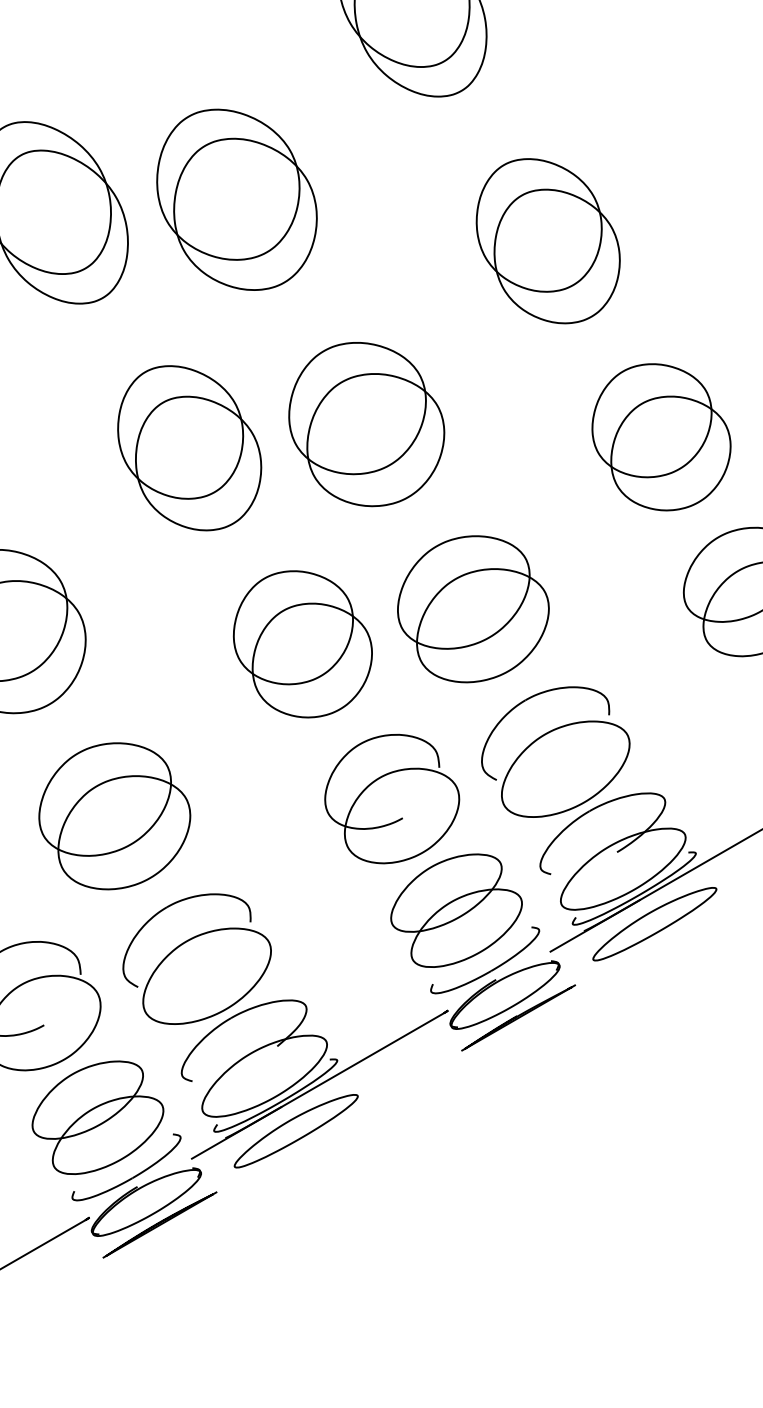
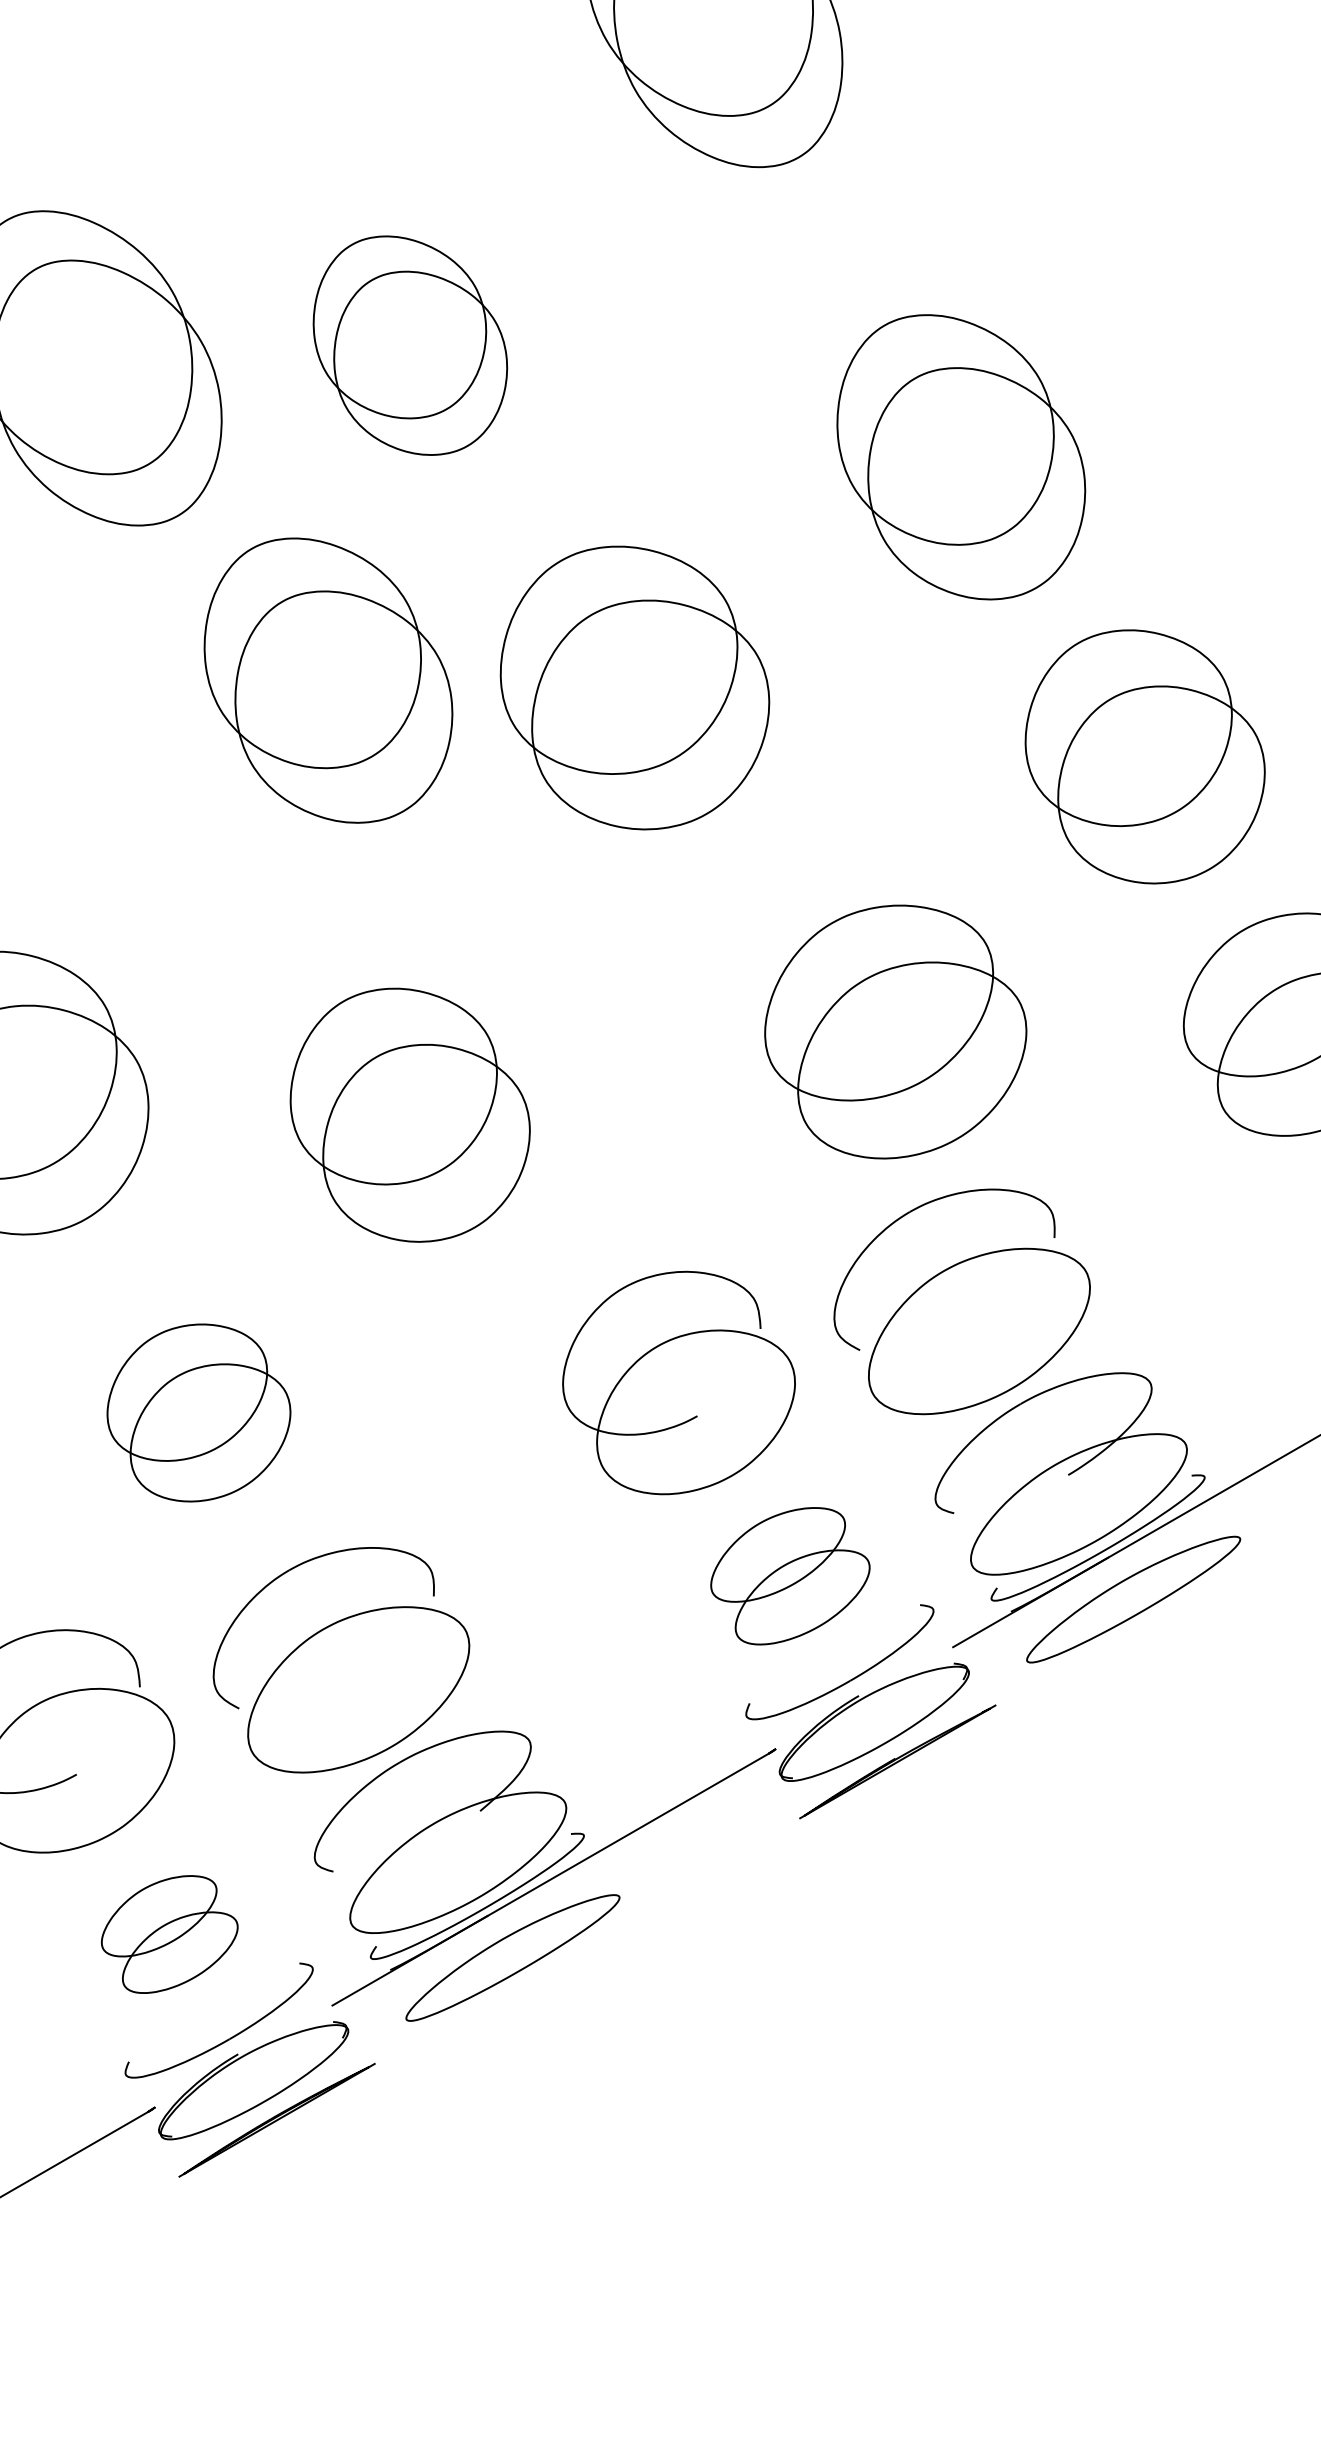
part: (236, 199) -> (409, 345), size x0.7
part: (547, 241) -> (959, 457), moved
part: (366, 424) -> (634, 687), moved
part: (189, 448) -> (328, 681), moved
part: (473, 609) -> (895, 1032), moved
part: (302, 644) -> (409, 1115), moved
part: (114, 816) -> (198, 1413), size x0.7
part: (456, 910) -> (790, 1575), size x0.7
part: (97, 1117) -> (168, 1934), size x0.6

